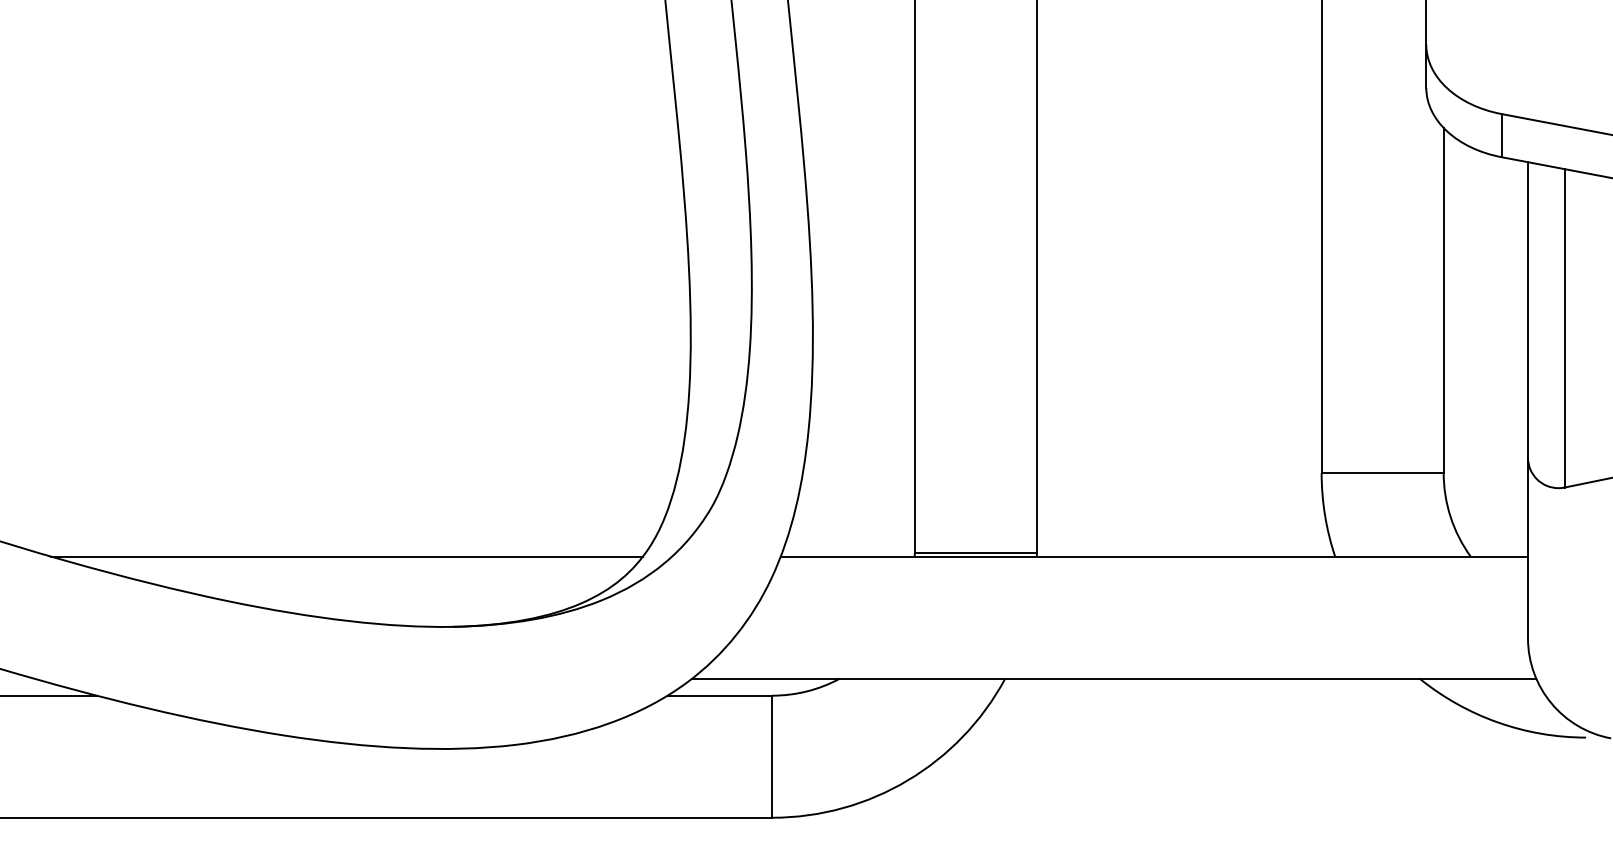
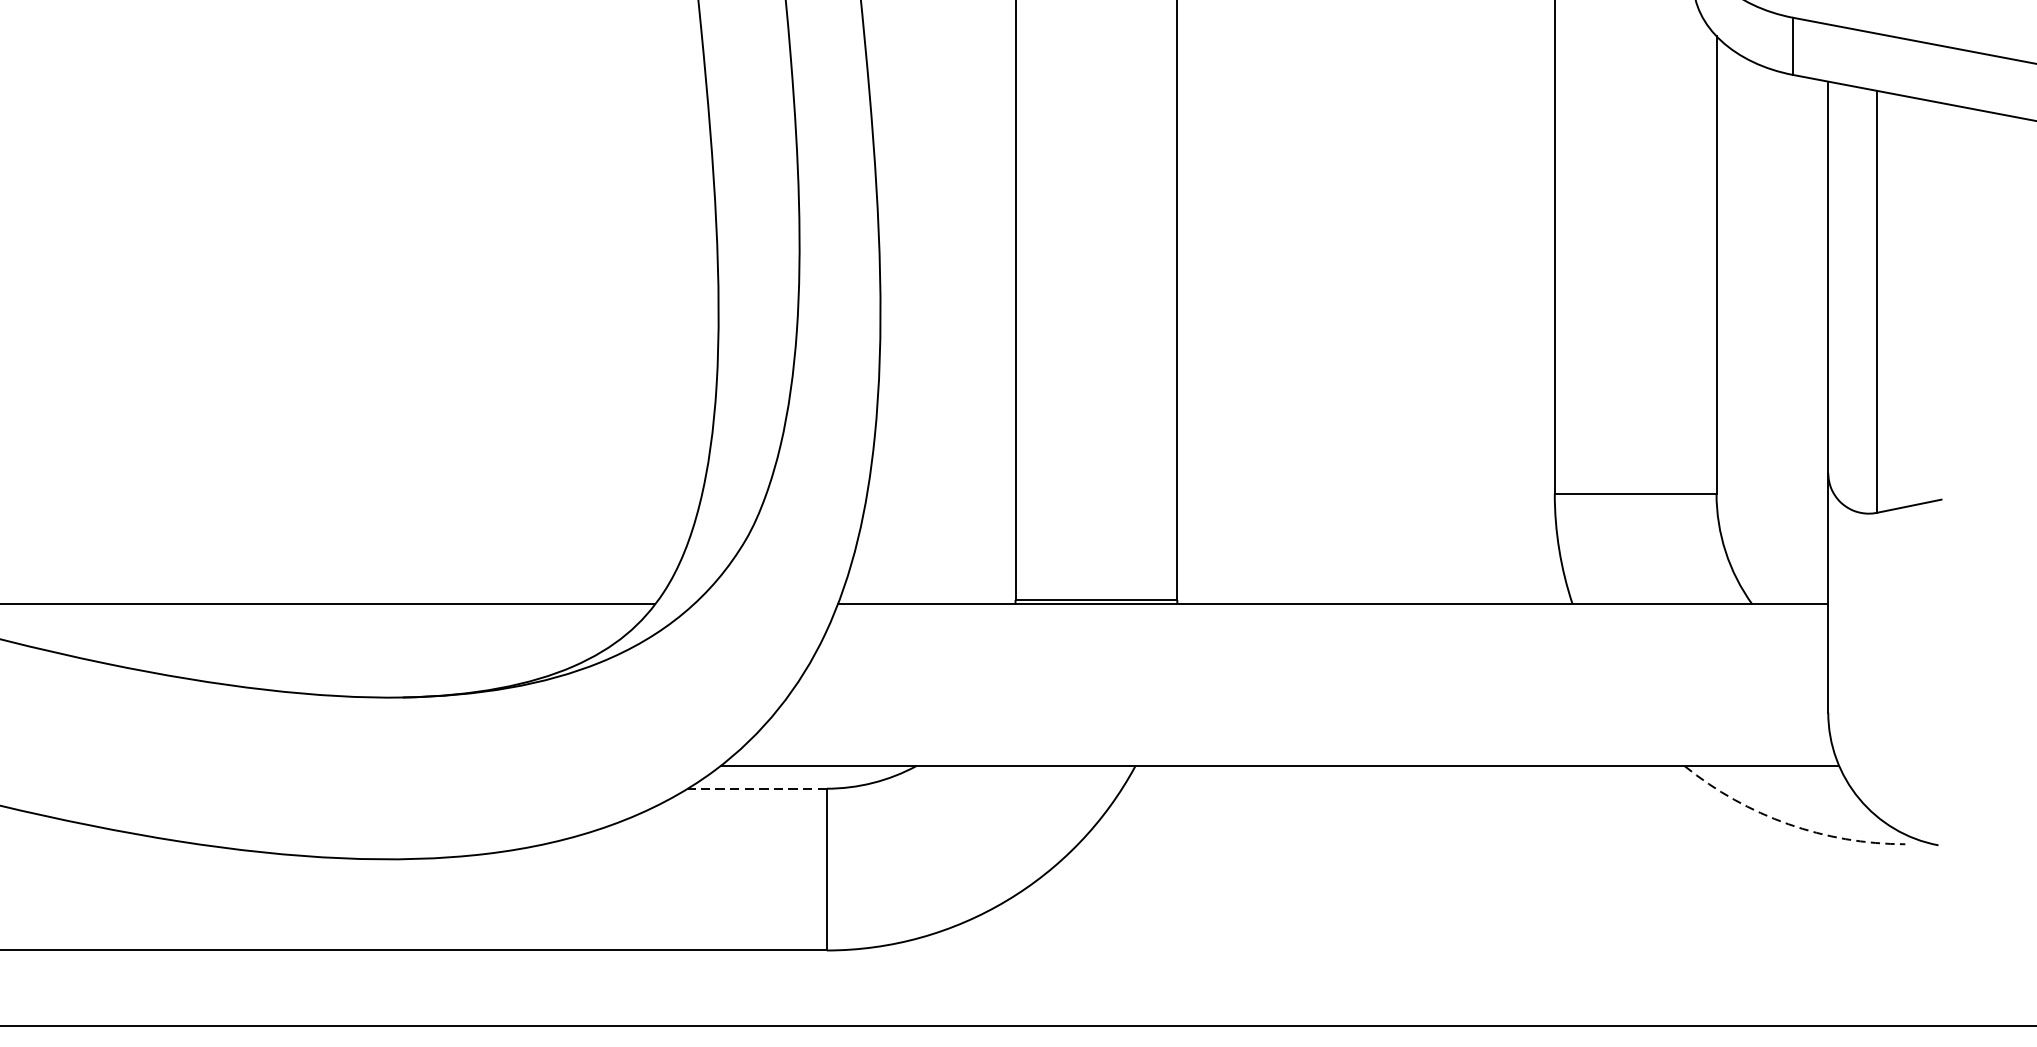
line: (719, 695) -> (756, 788), solid -> dashed
arc: (1497, 722) -> (1787, 824), solid -> dashed

